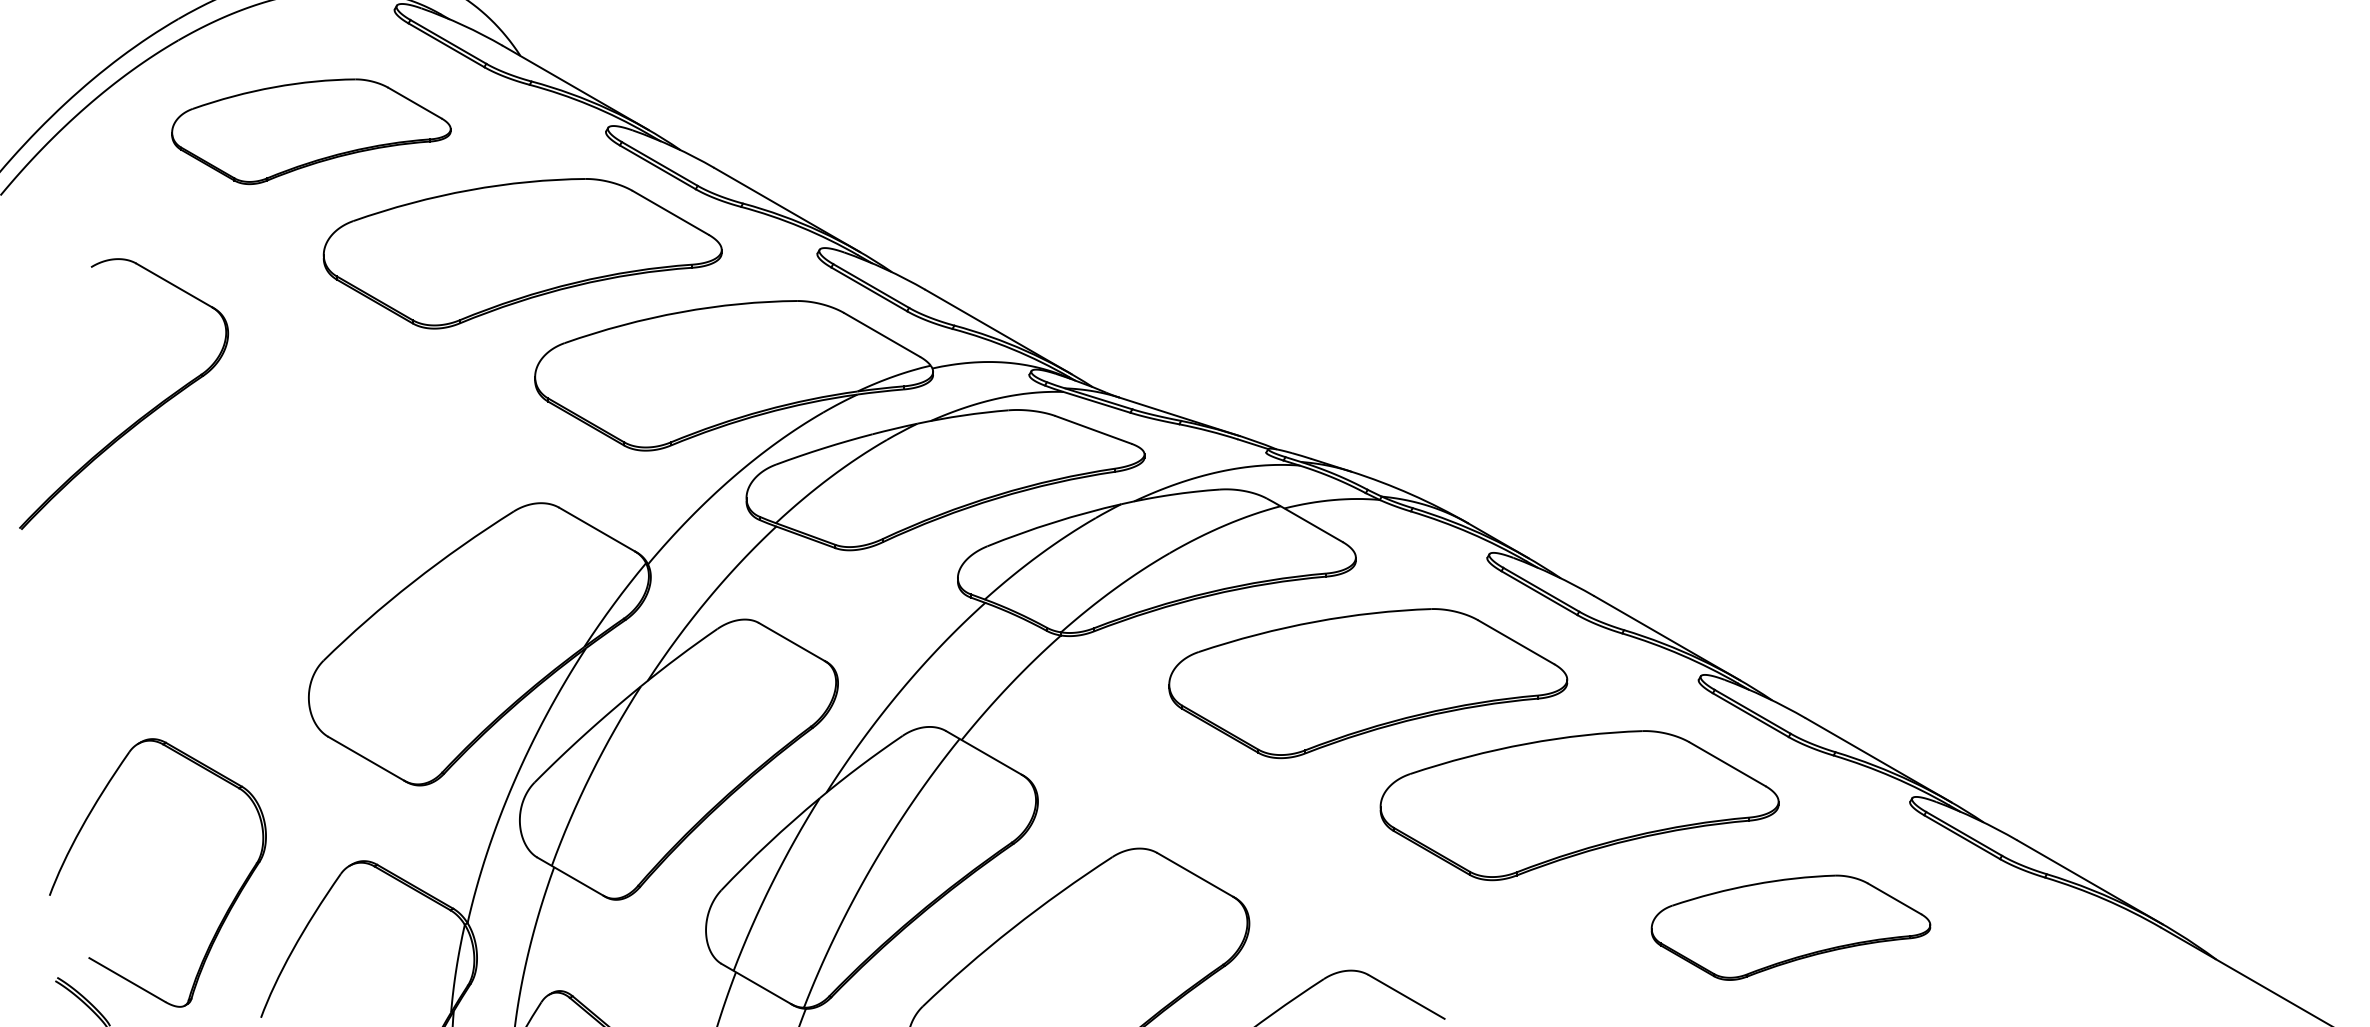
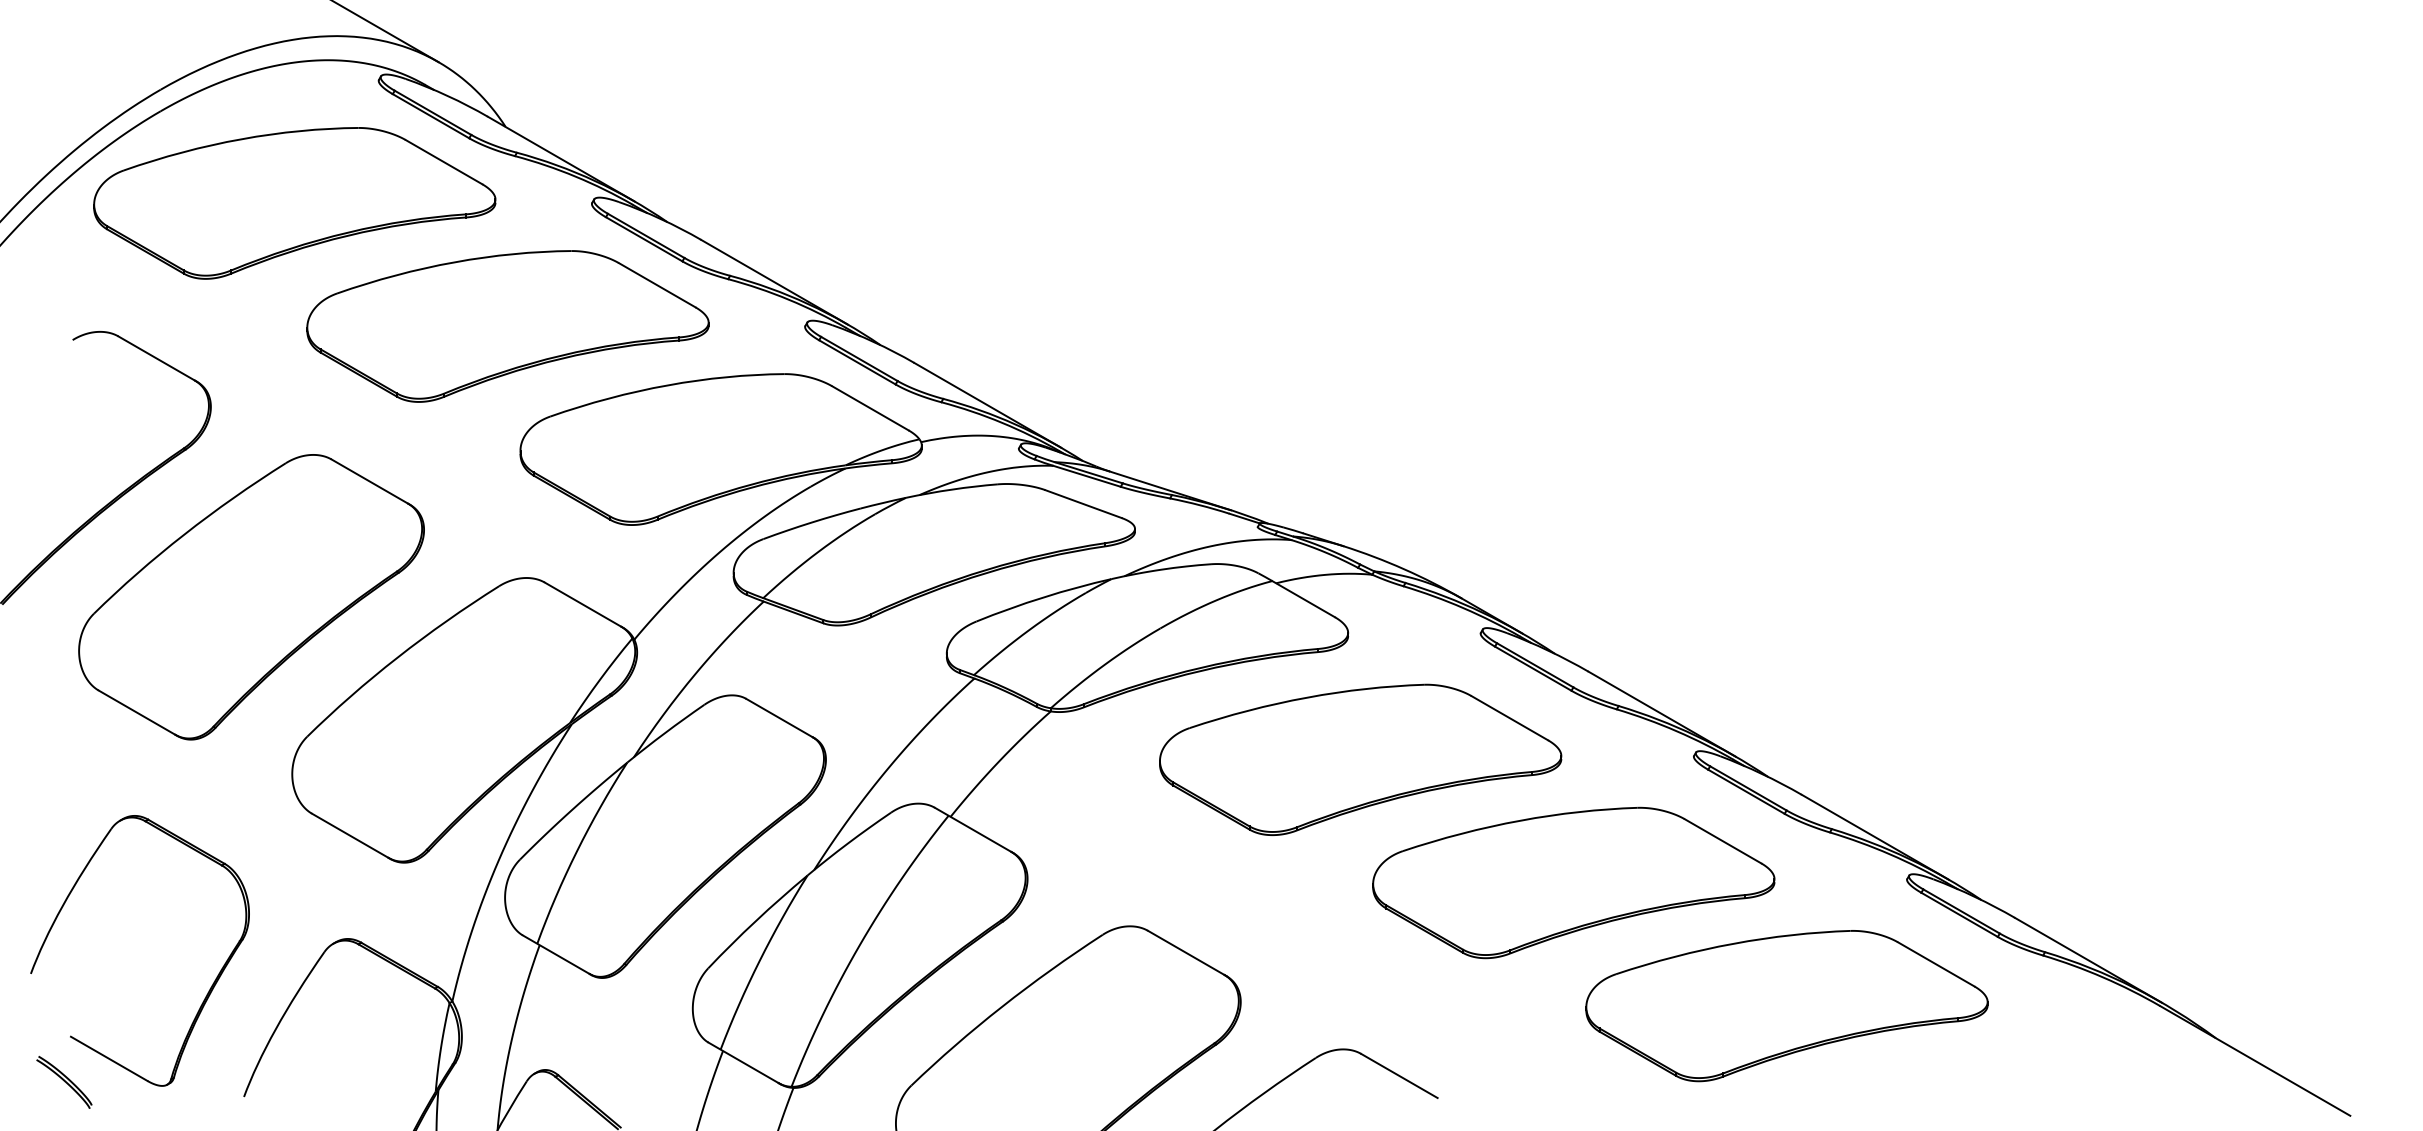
part: (311, 131) -> (294, 203), size x1.43
part: (268, 522) -> (251, 597), added
part: (1790, 928) -> (1786, 1006), size x1.43

